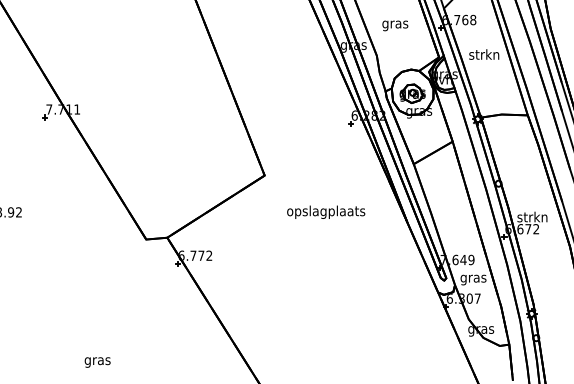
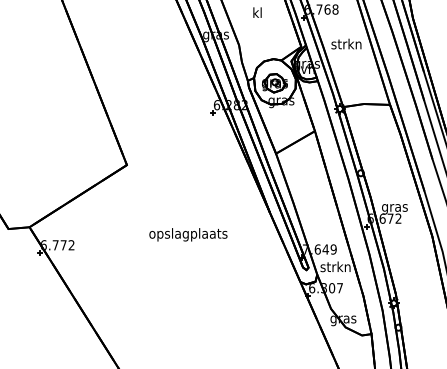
text: (395, 24) -> (257, 14), gras -> kl
text: (326, 211) -> (188, 234), moved
text: (532, 218) -> (394, 208), strkn -> gras
text: (473, 278) -> (335, 268), gras -> strkn

